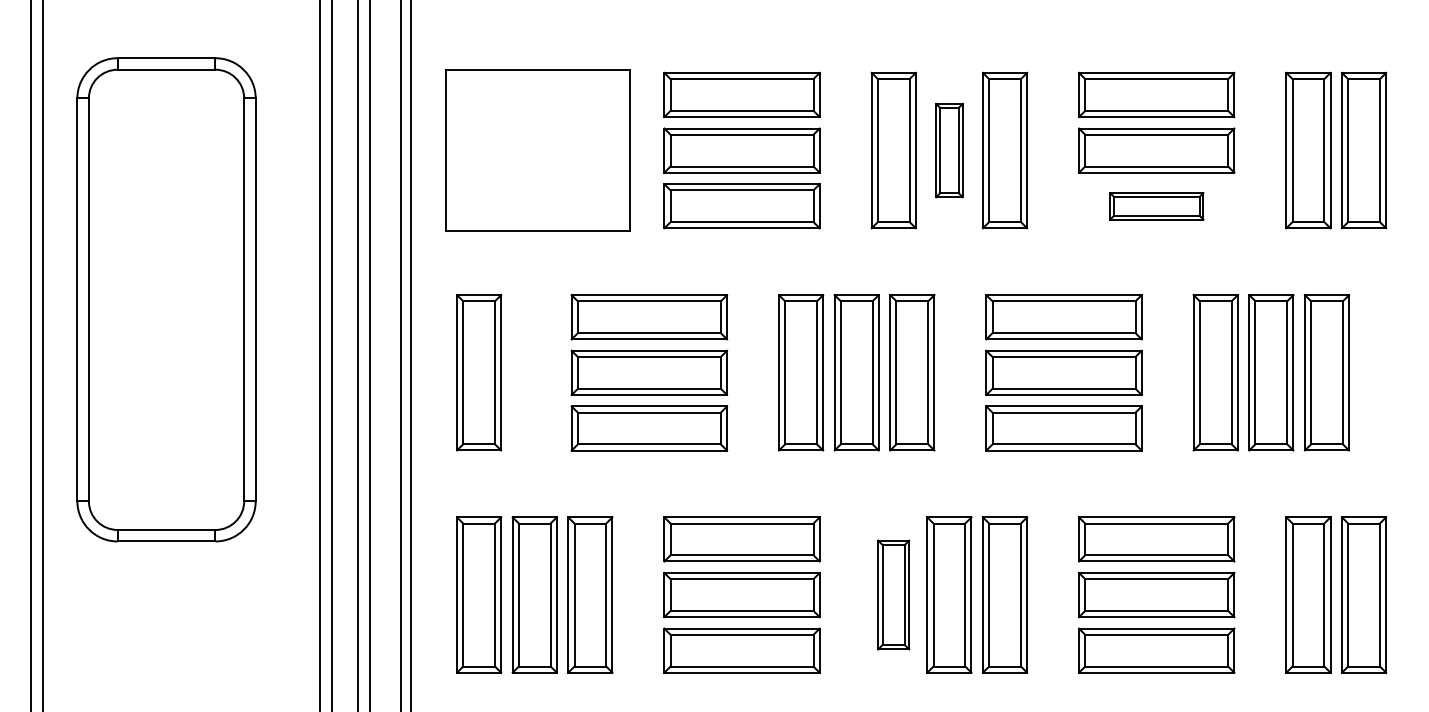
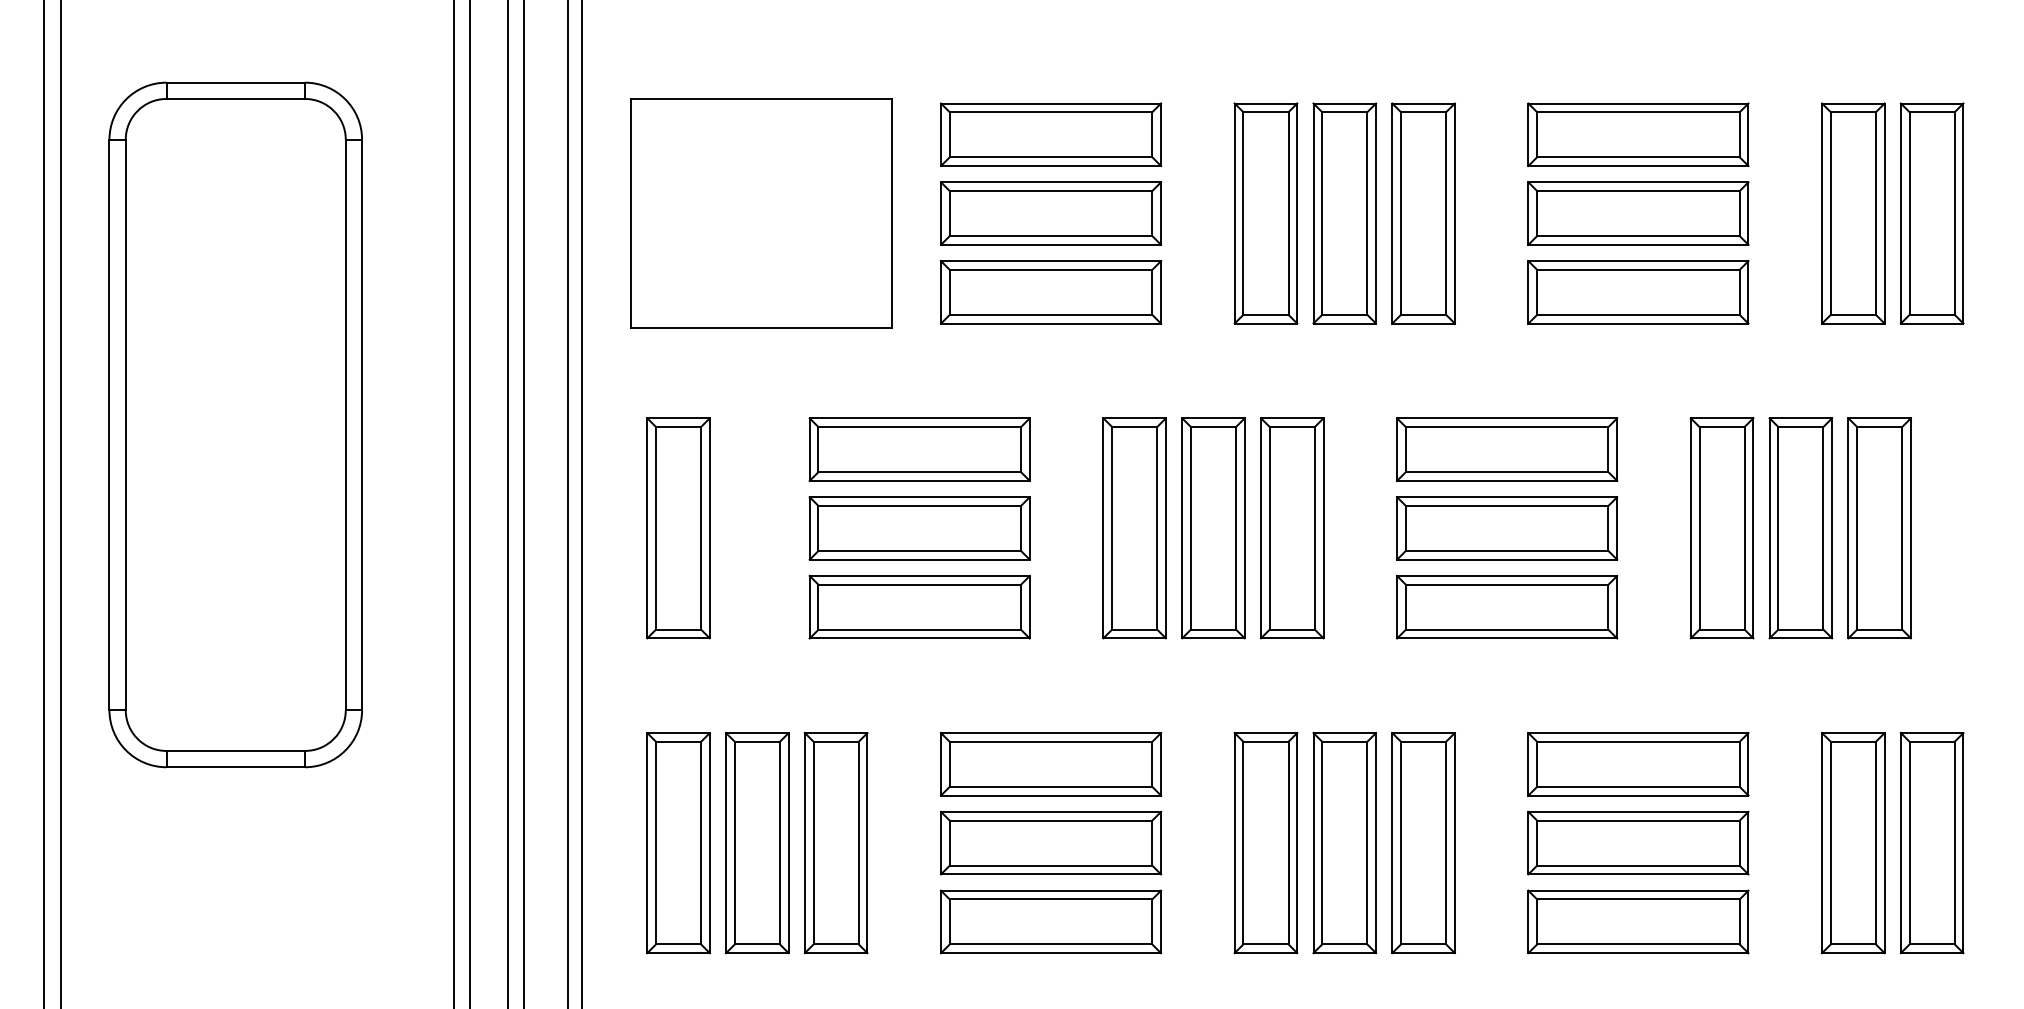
part: (949, 150) -> (1344, 213), size x1.67
part: (1156, 206) -> (1638, 292), size x1.67
part: (893, 594) -> (1265, 842), size x1.43

